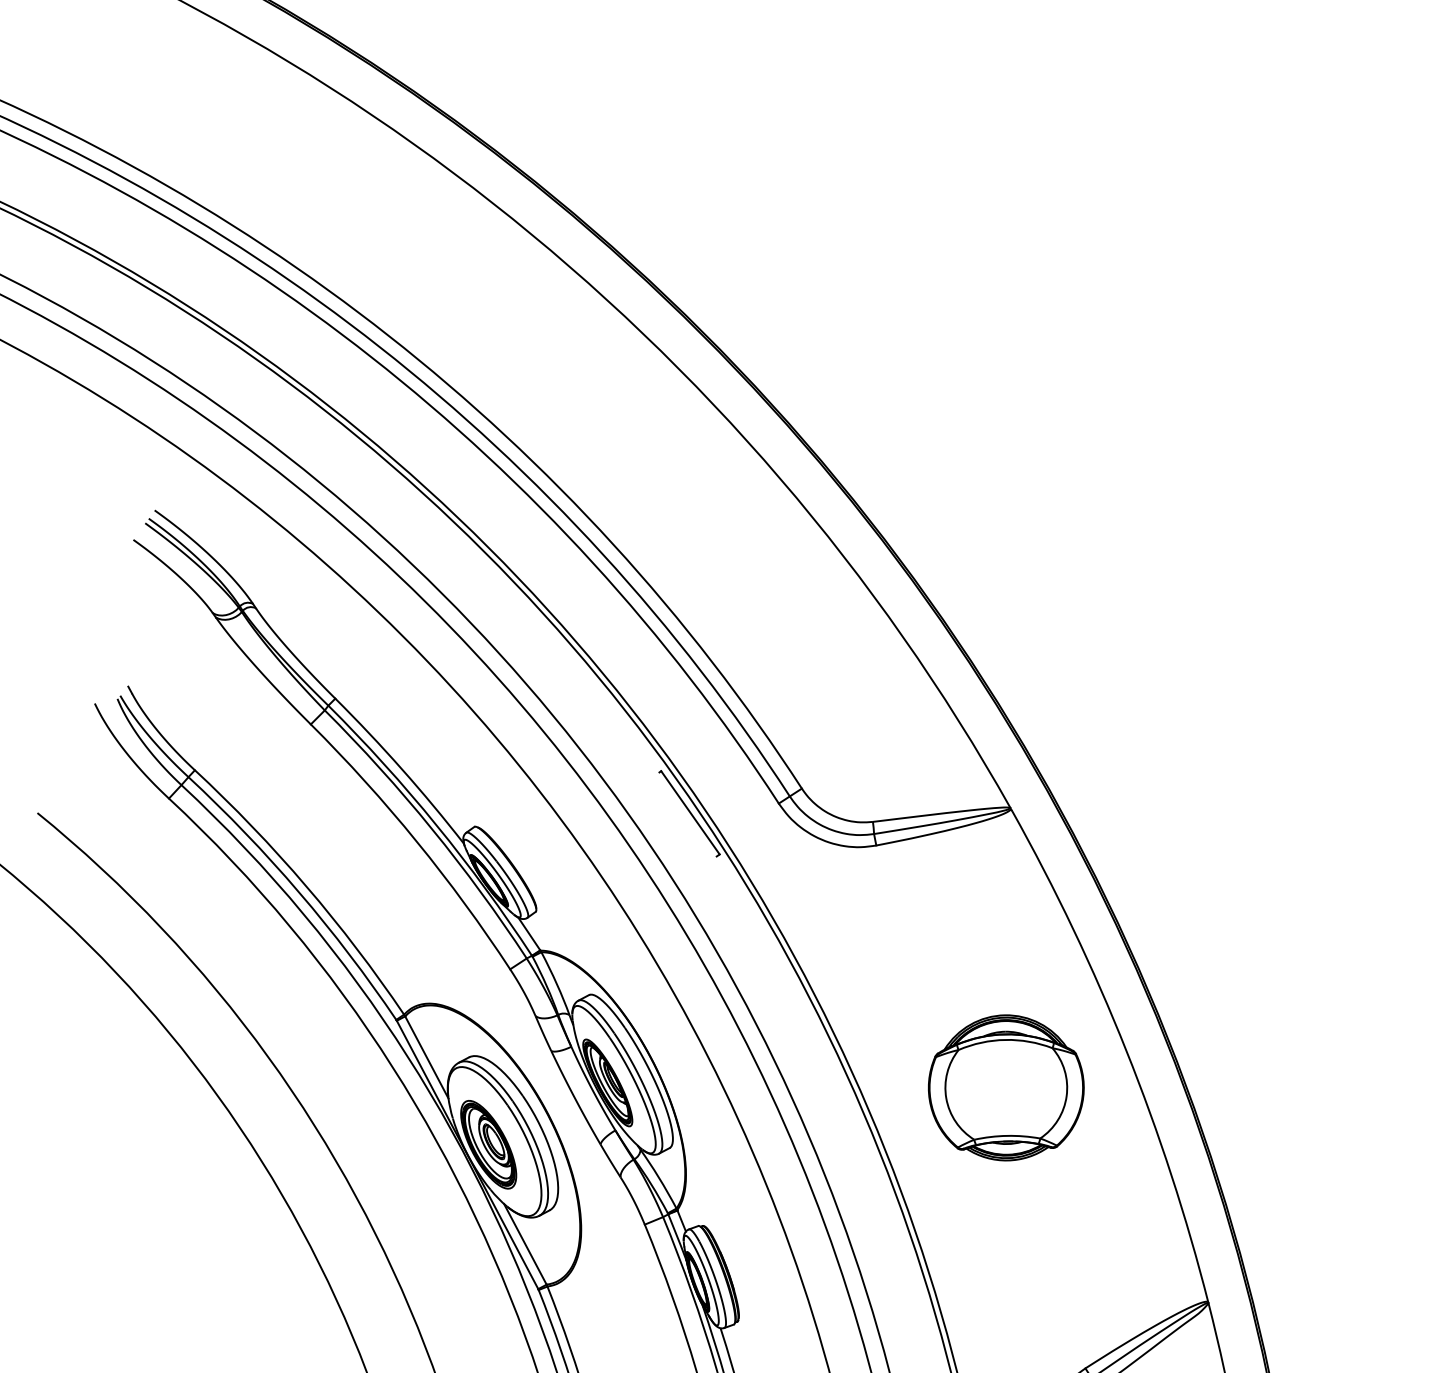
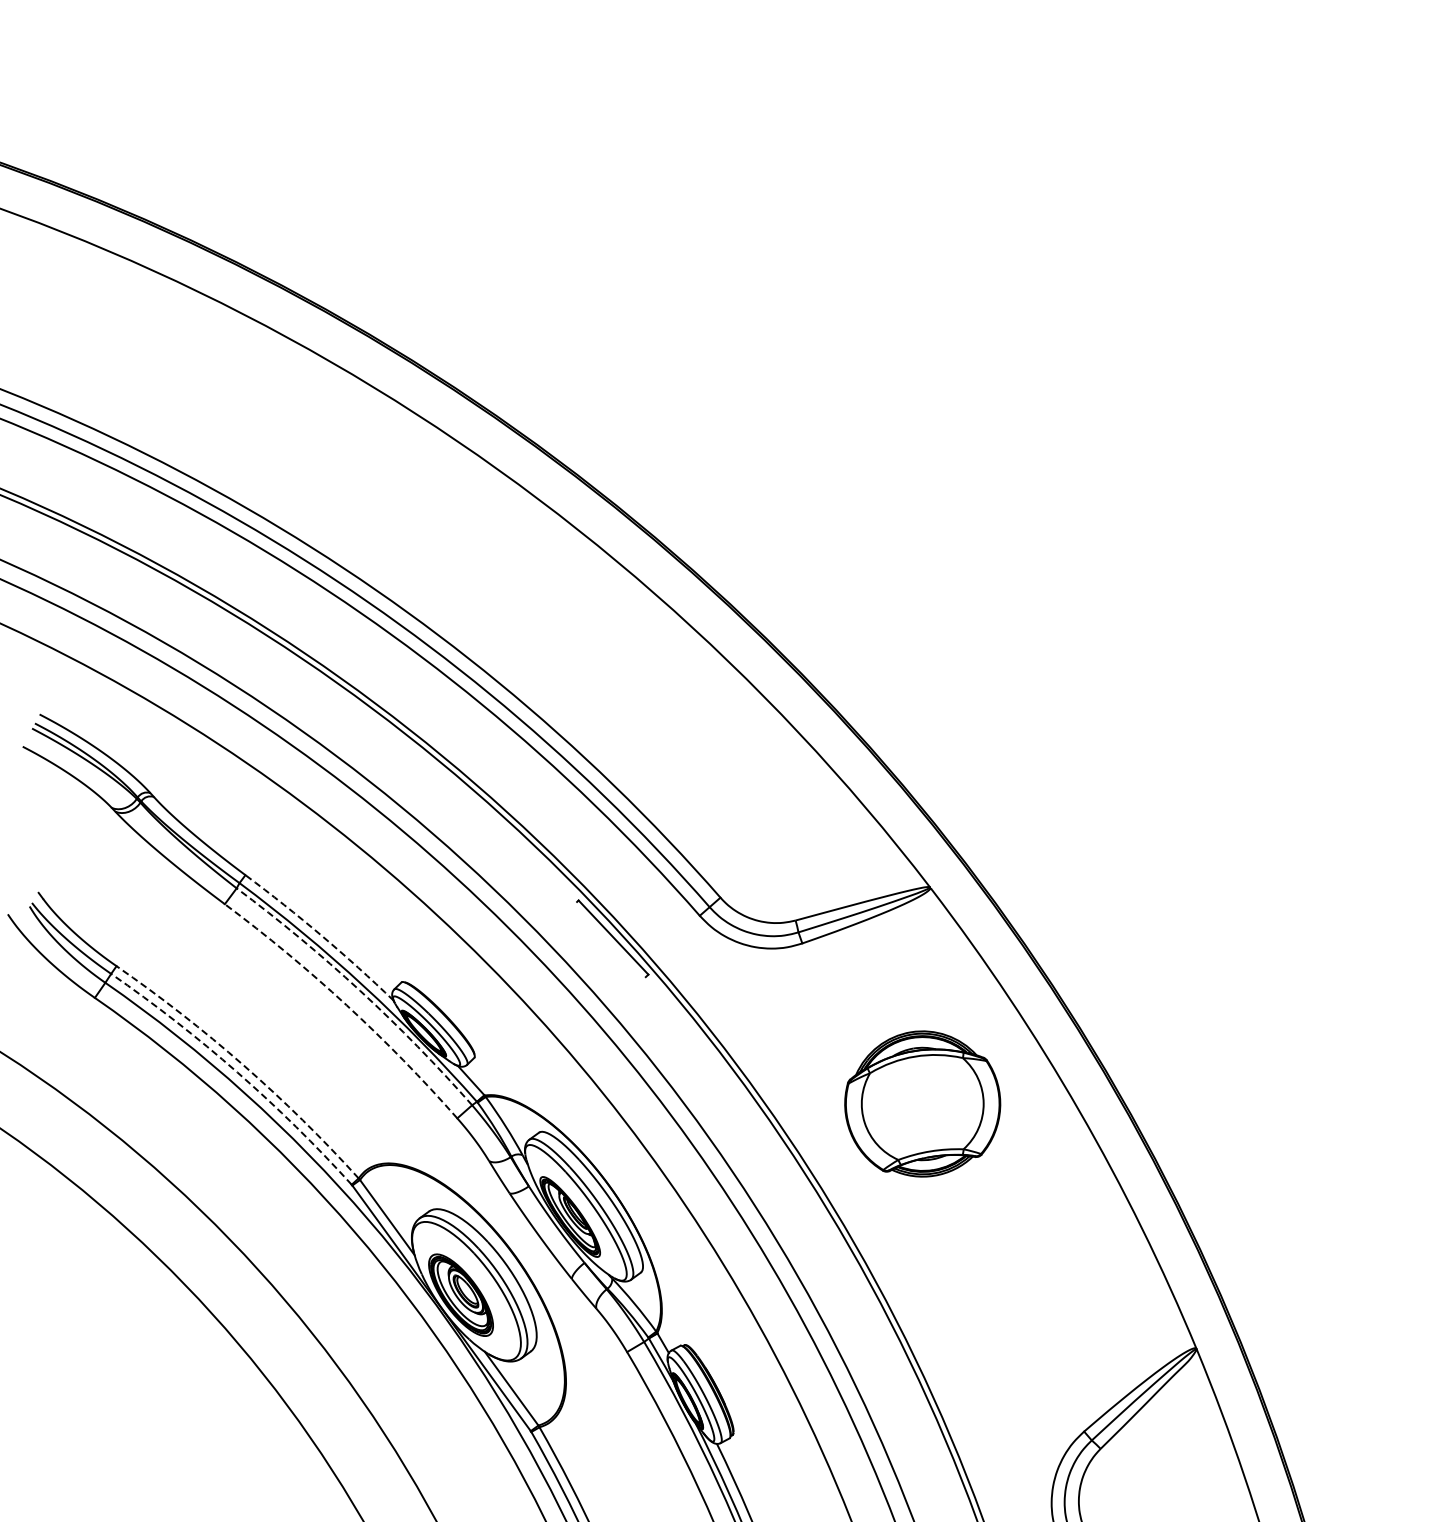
arc: (401, 769) -> (321, 935), solid -> dashed
arc: (432, 829) -> (360, 990), solid -> dashed
arc: (416, 841) -> (346, 1005), solid -> dashed
arc: (306, 886) -> (243, 1065), solid -> dashed
arc: (299, 892) -> (237, 1072), solid -> dashed
part: (1006, 1087) -> (922, 1103), moved

